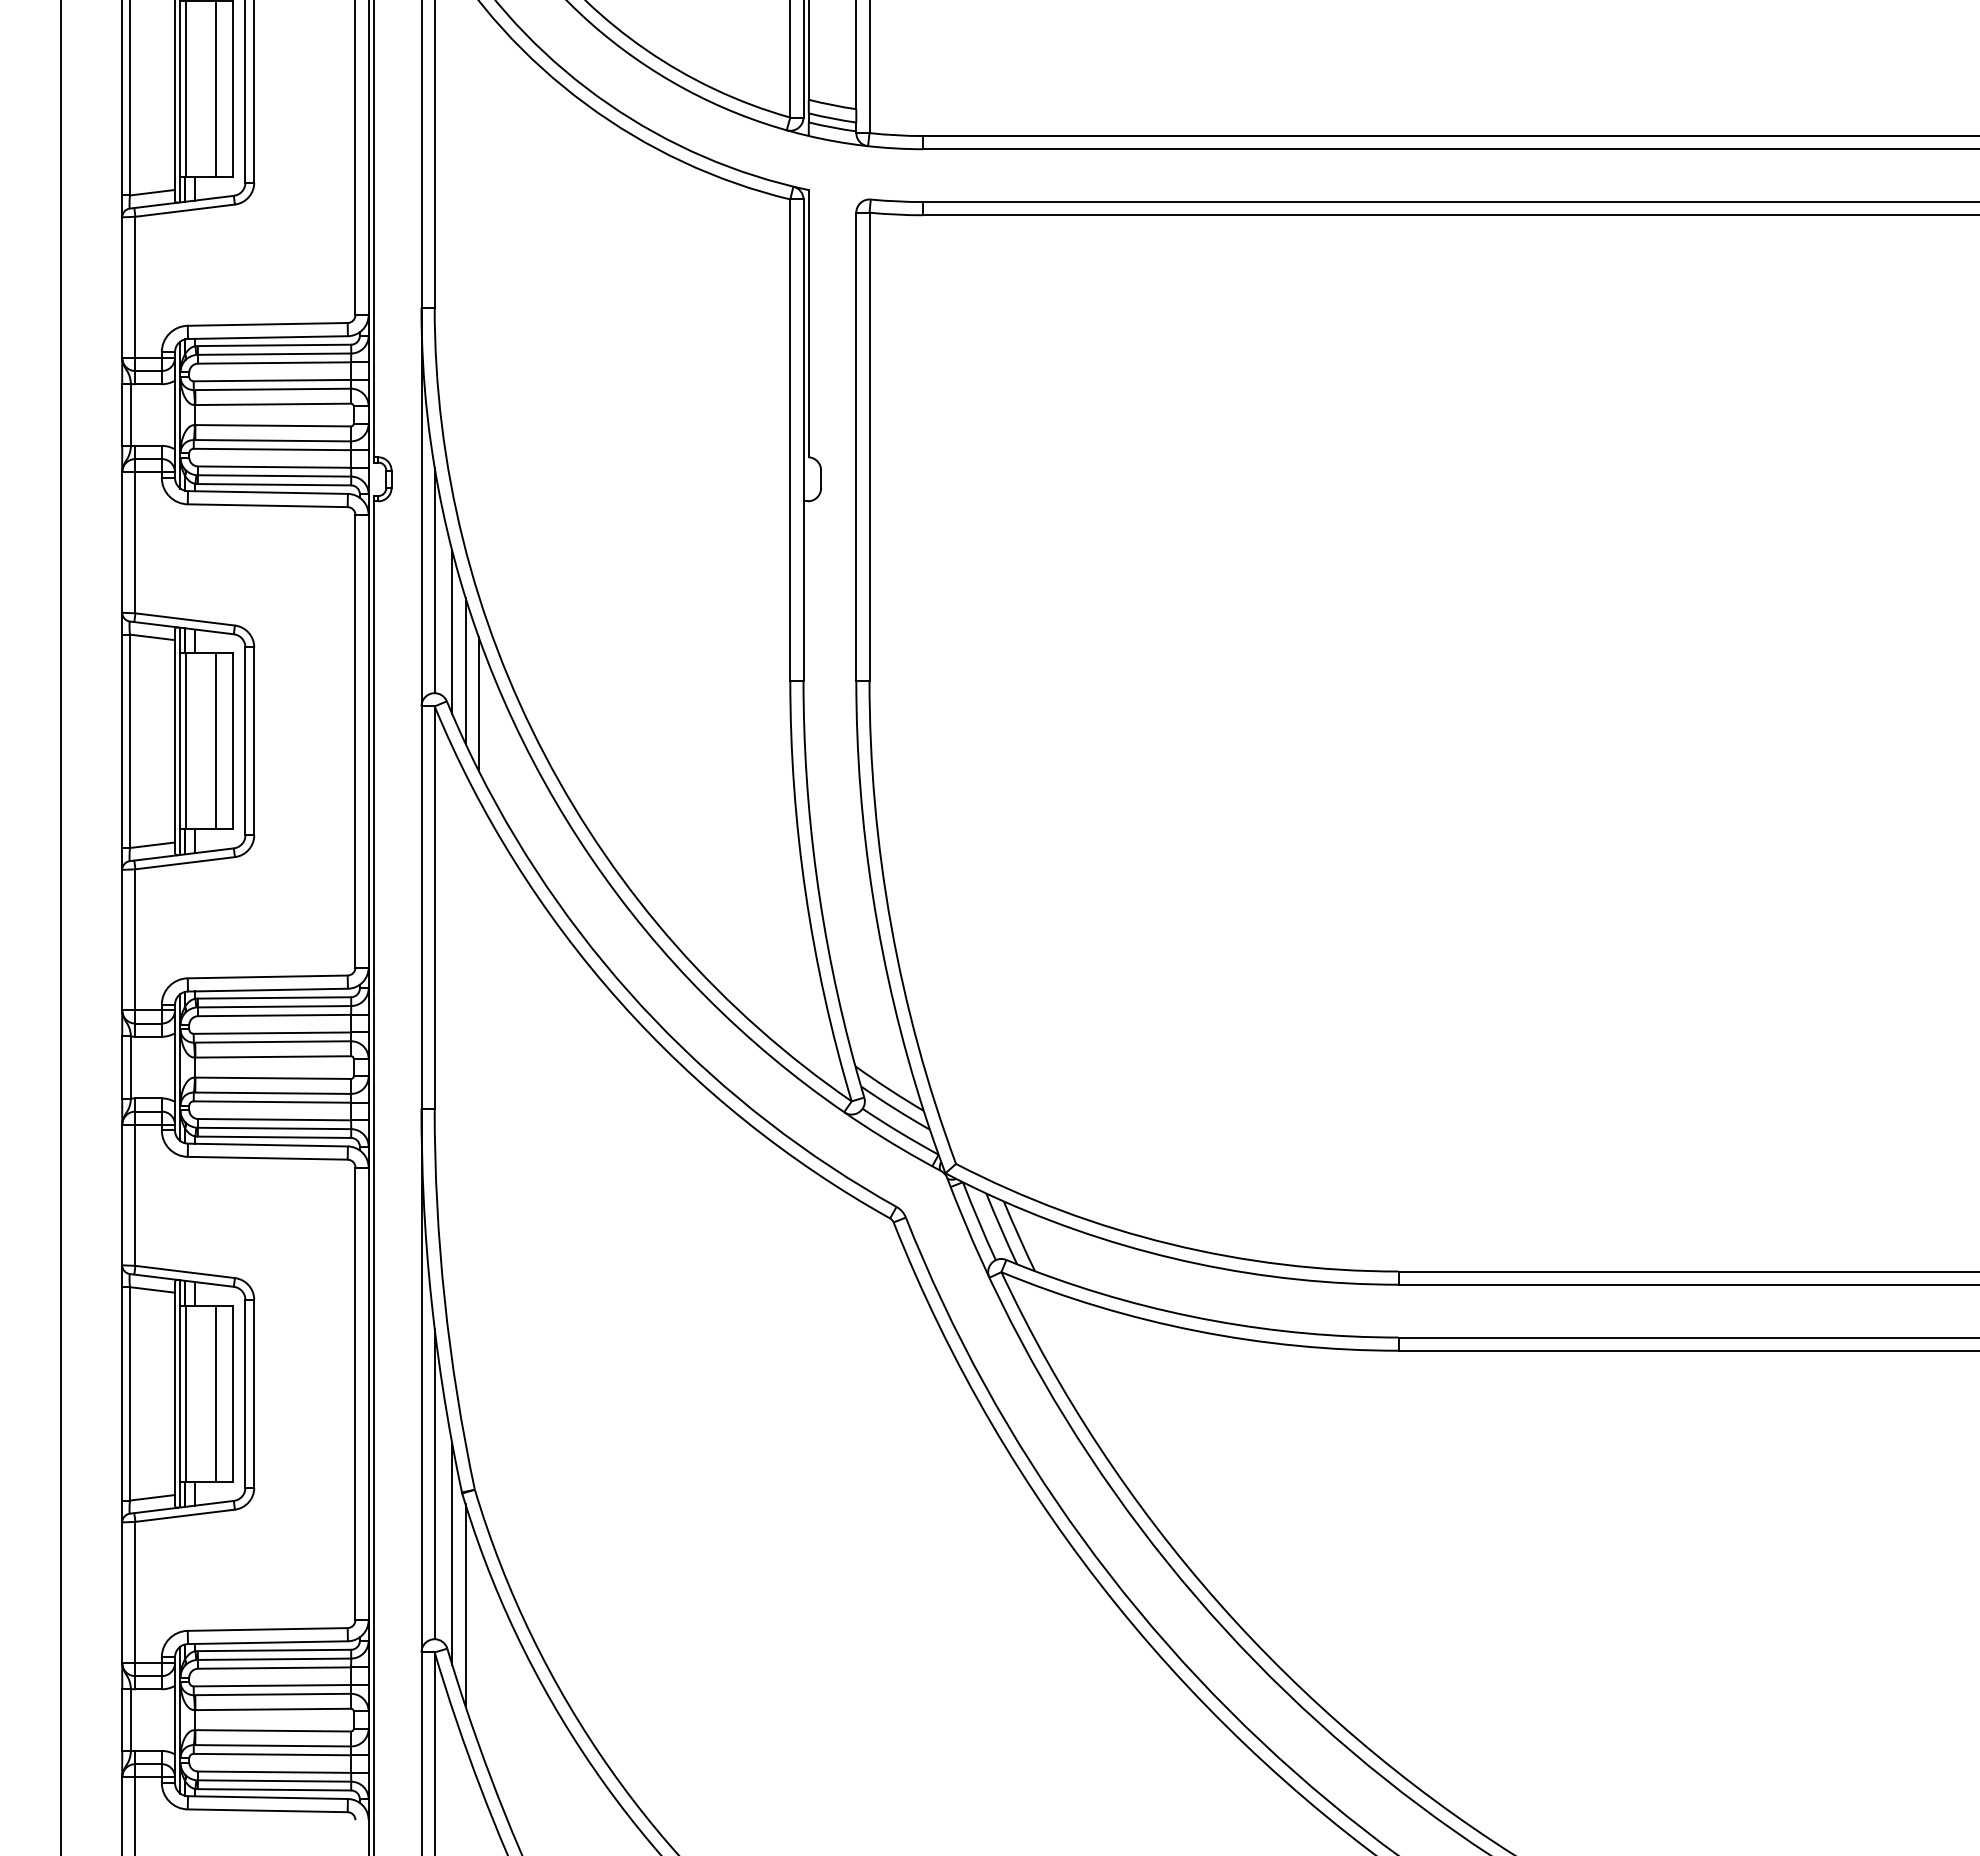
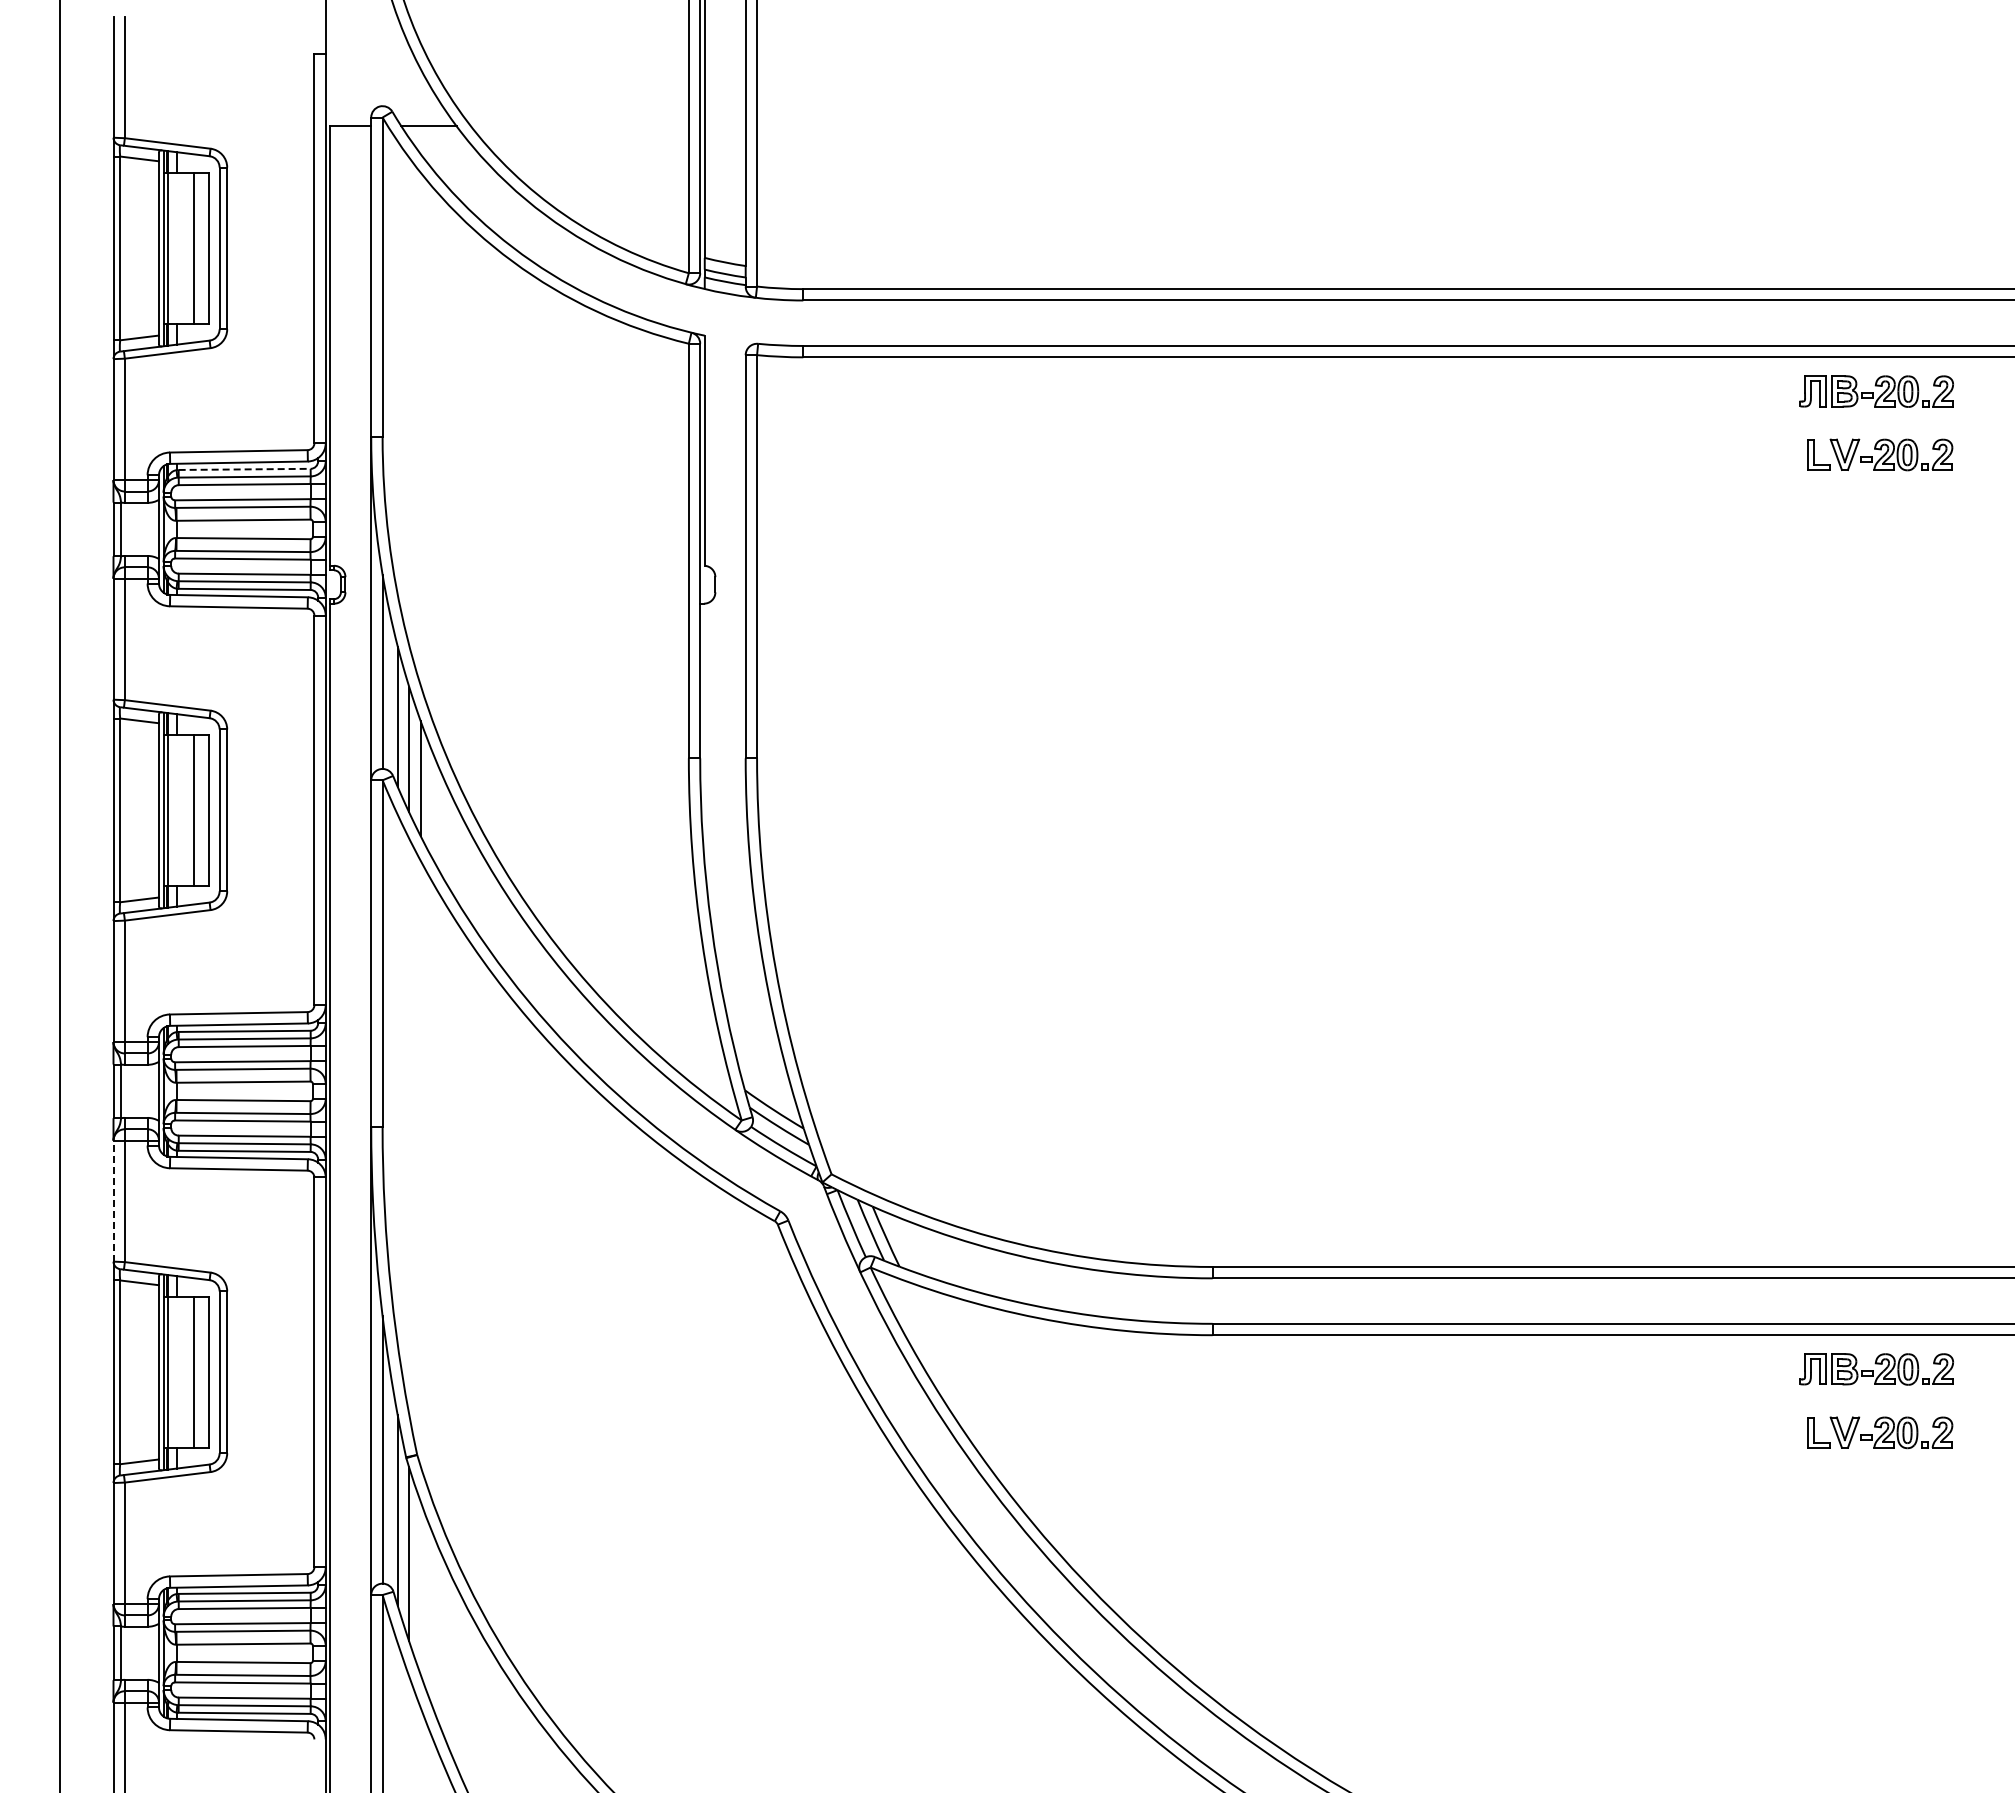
line: (275, 345) -> (245, 469), solid -> dashed
line: (122, 1195) -> (113, 1201), solid -> dashed

